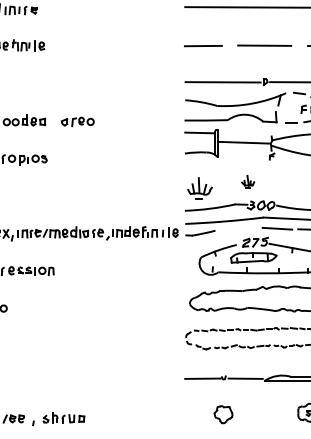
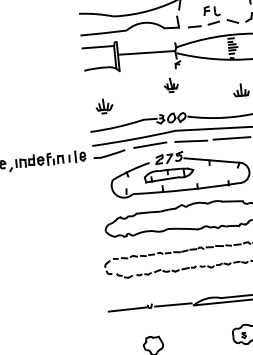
part: (248, 181) -> (171, 84), moved
part: (200, 188) -> (104, 106), size x0.62
line: (238, 228) -> (149, 145), added

